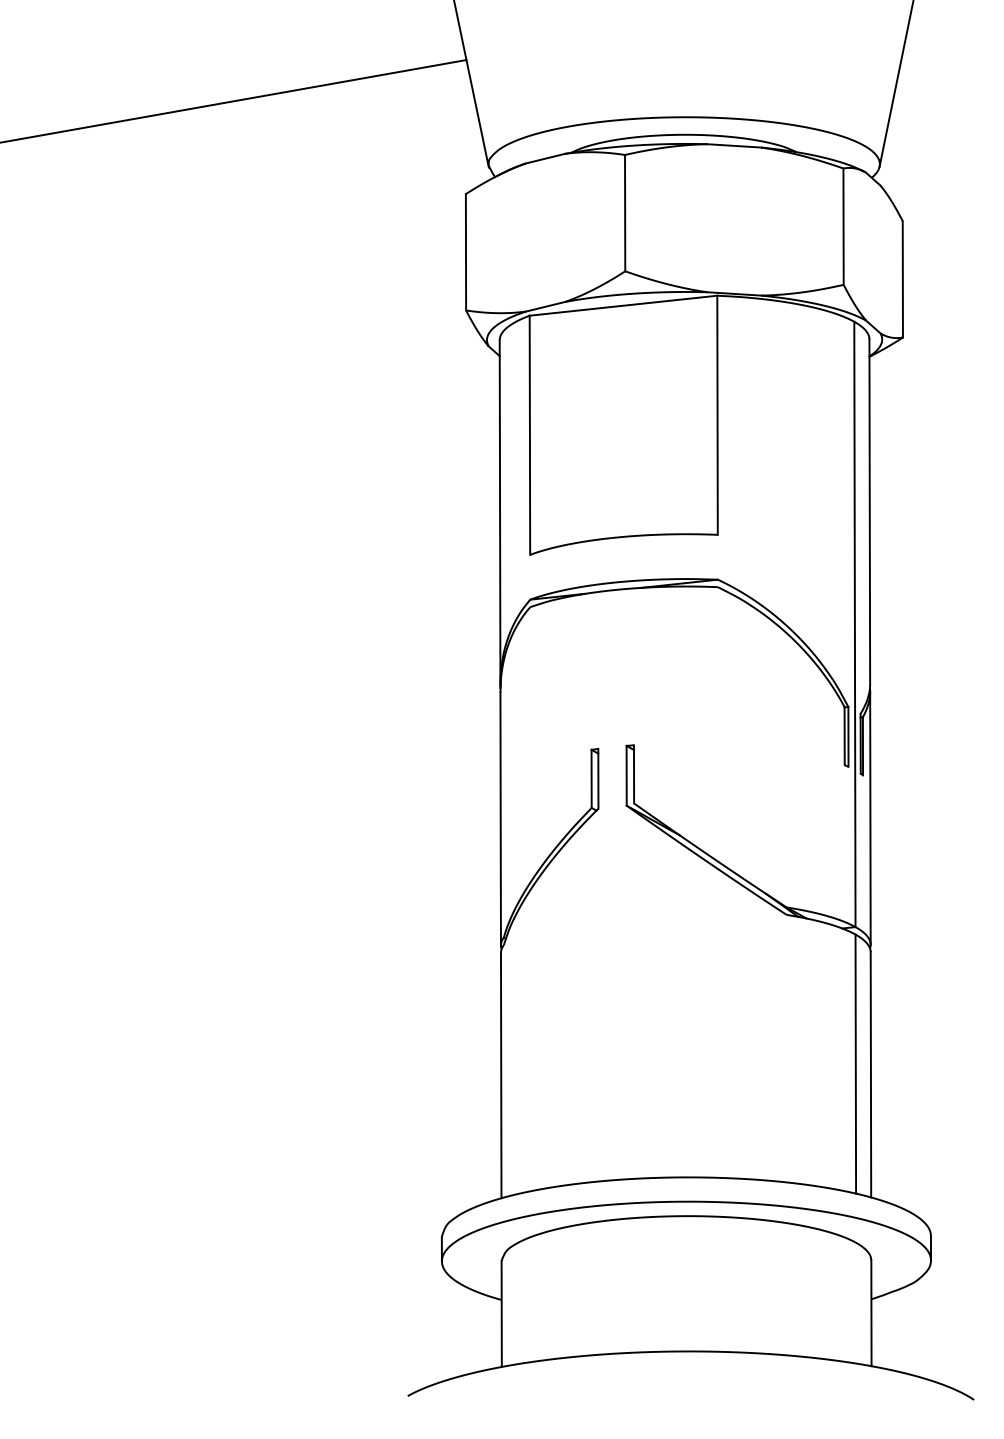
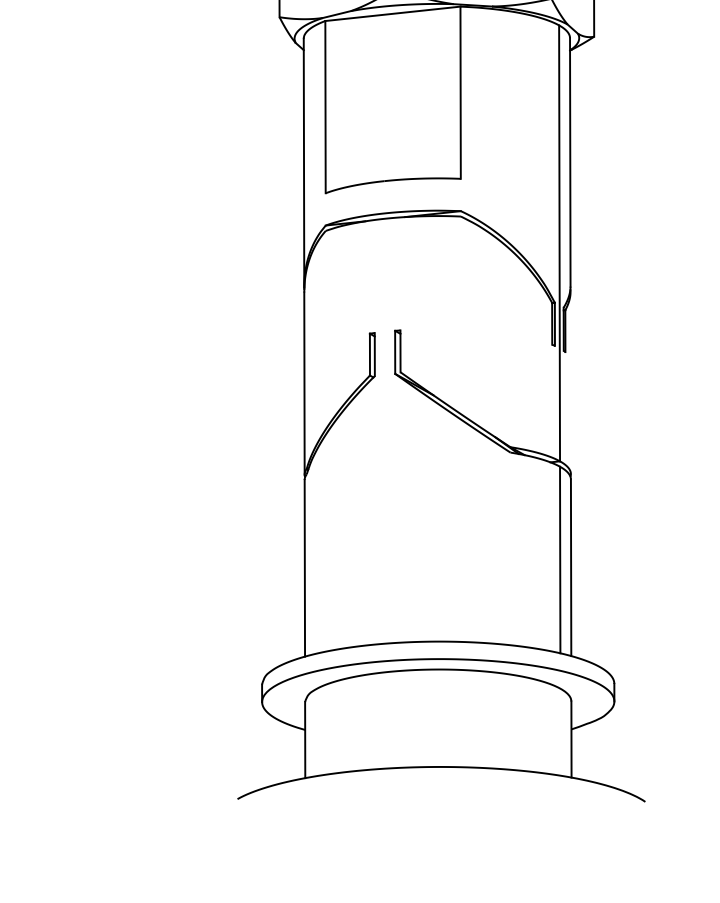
line: (870, 817) -> (570, 382), removed

